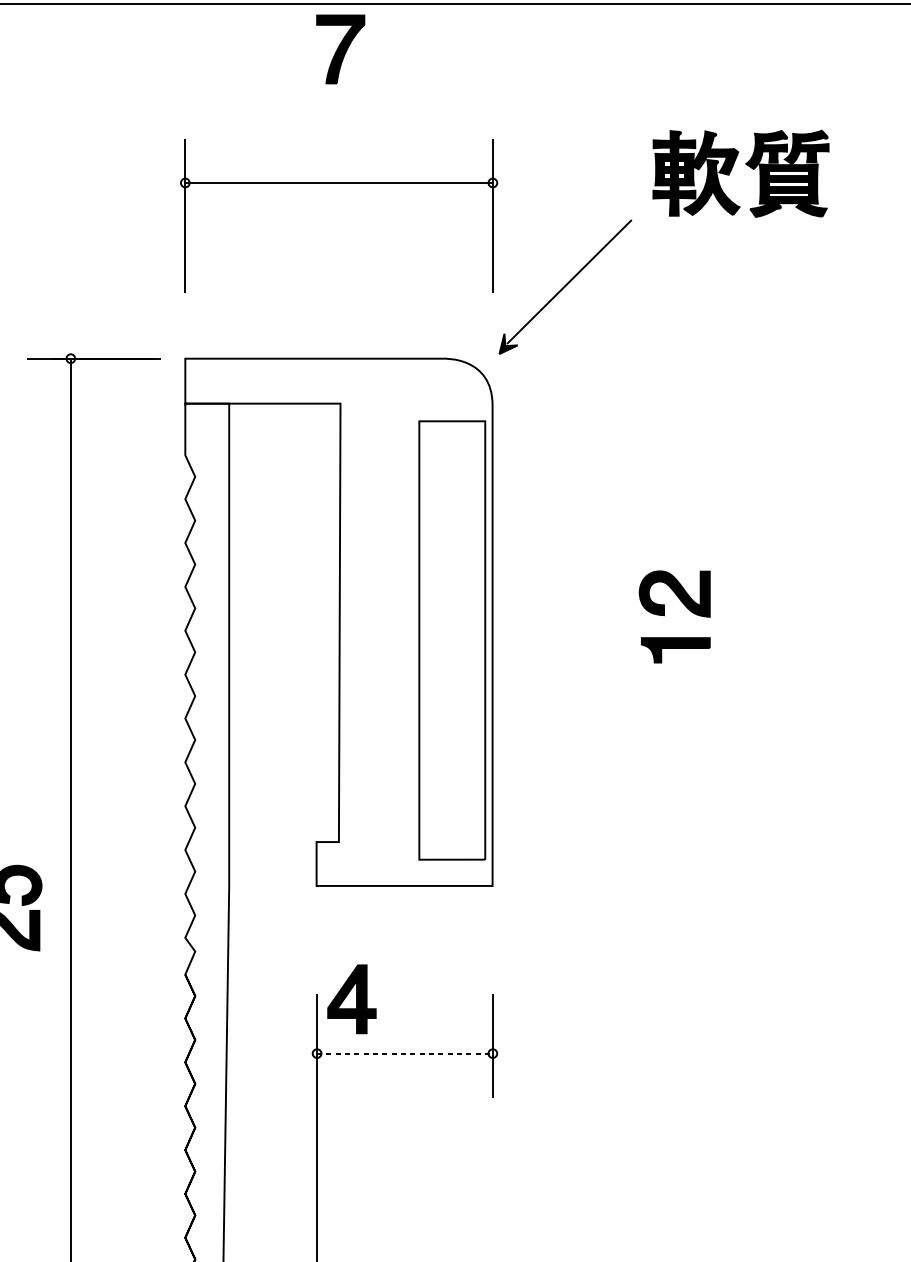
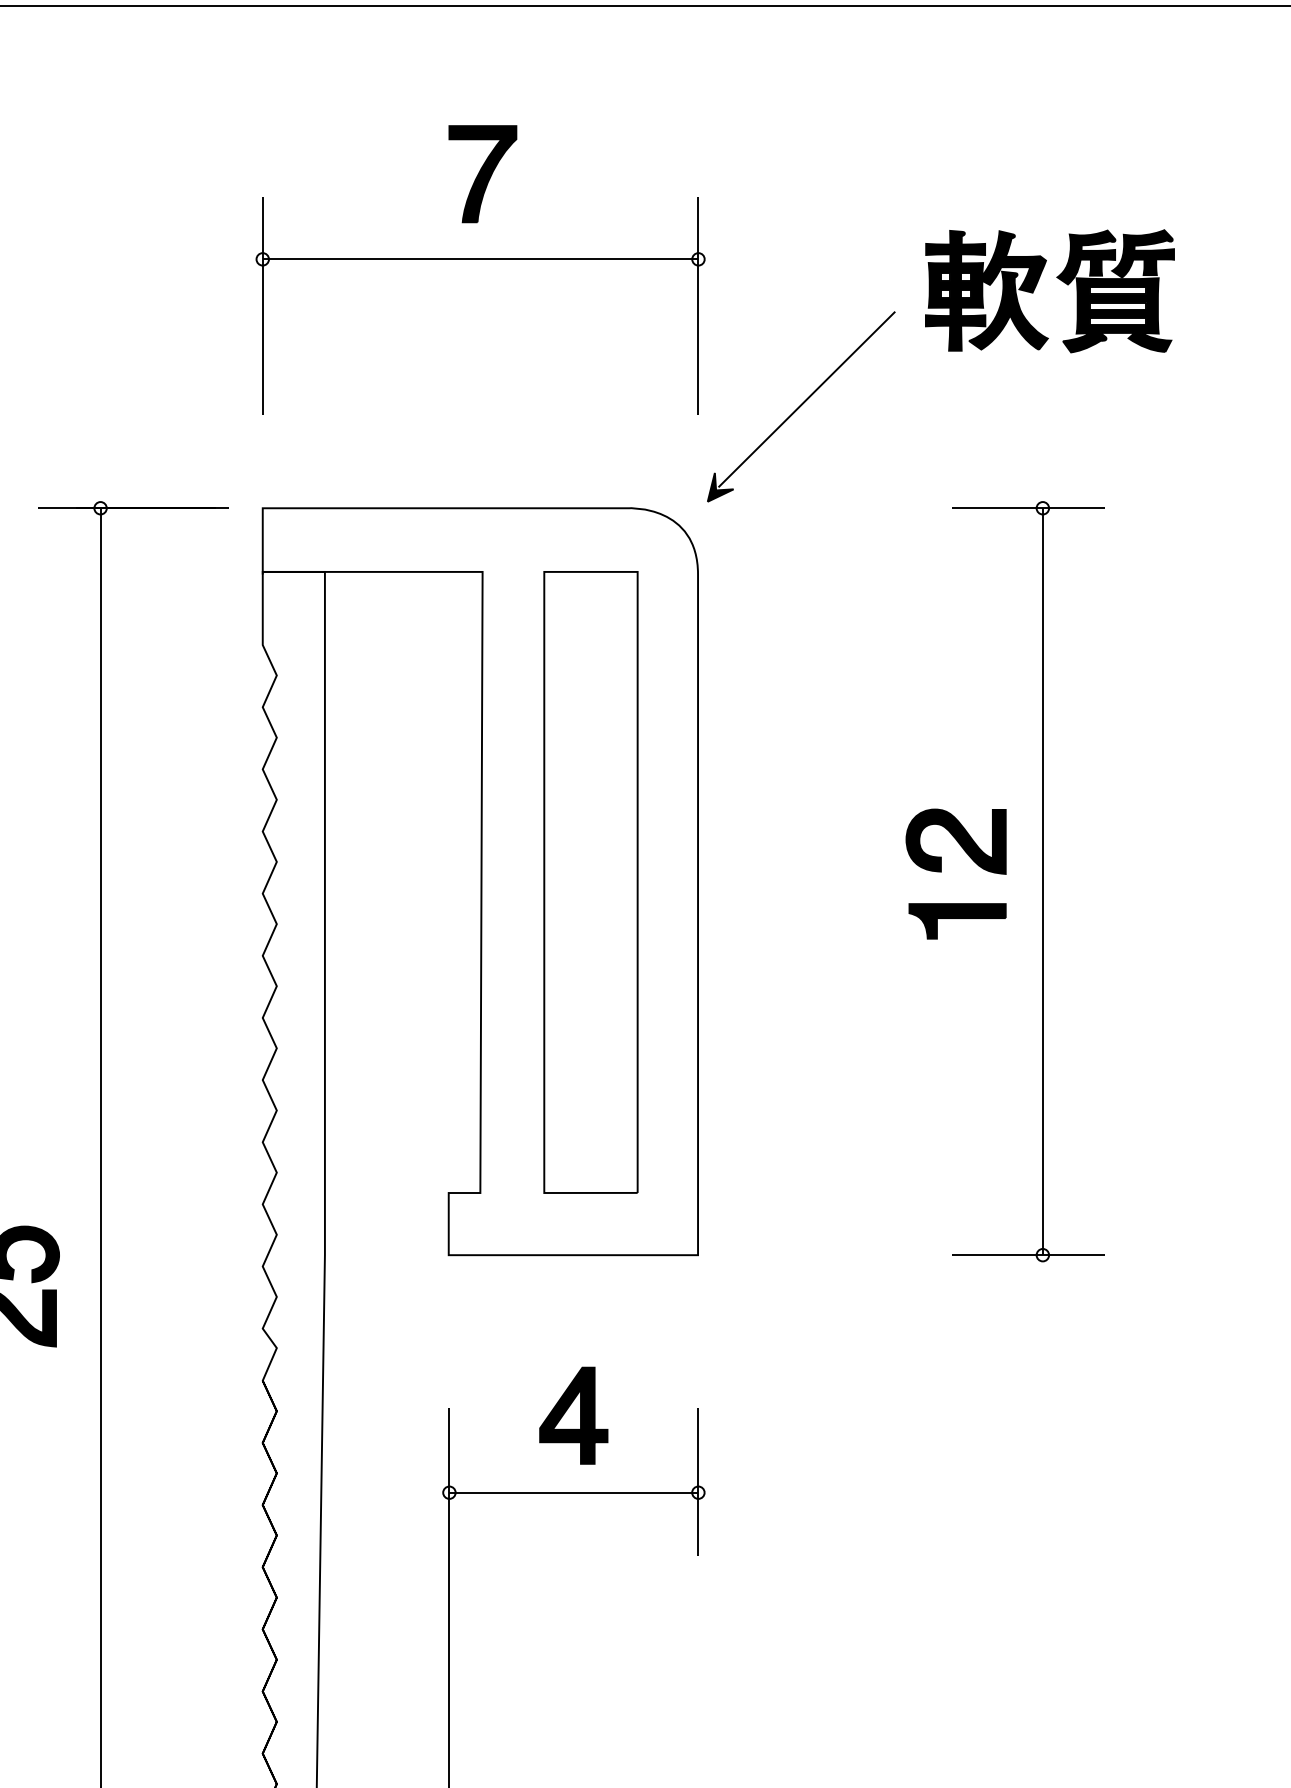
part: (340, 49) -> (482, 174), moved
part: (732, 168) -> (1037, 284), moved
part: (735, 622) -> (1042, 881), added
part: (451, 640) -> (590, 882), moved
part: (351, 999) -> (573, 1415), moved
line: (405, 1053) -> (574, 1492), dashed -> solid

